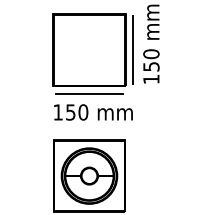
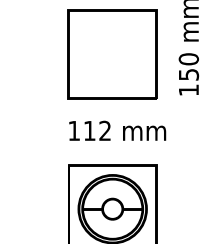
line: (133, 49) -> (166, 53), removed
line: (89, 93) -> (112, 107), removed
text: (77, 112) -> (97, 130), 150 -> 112

